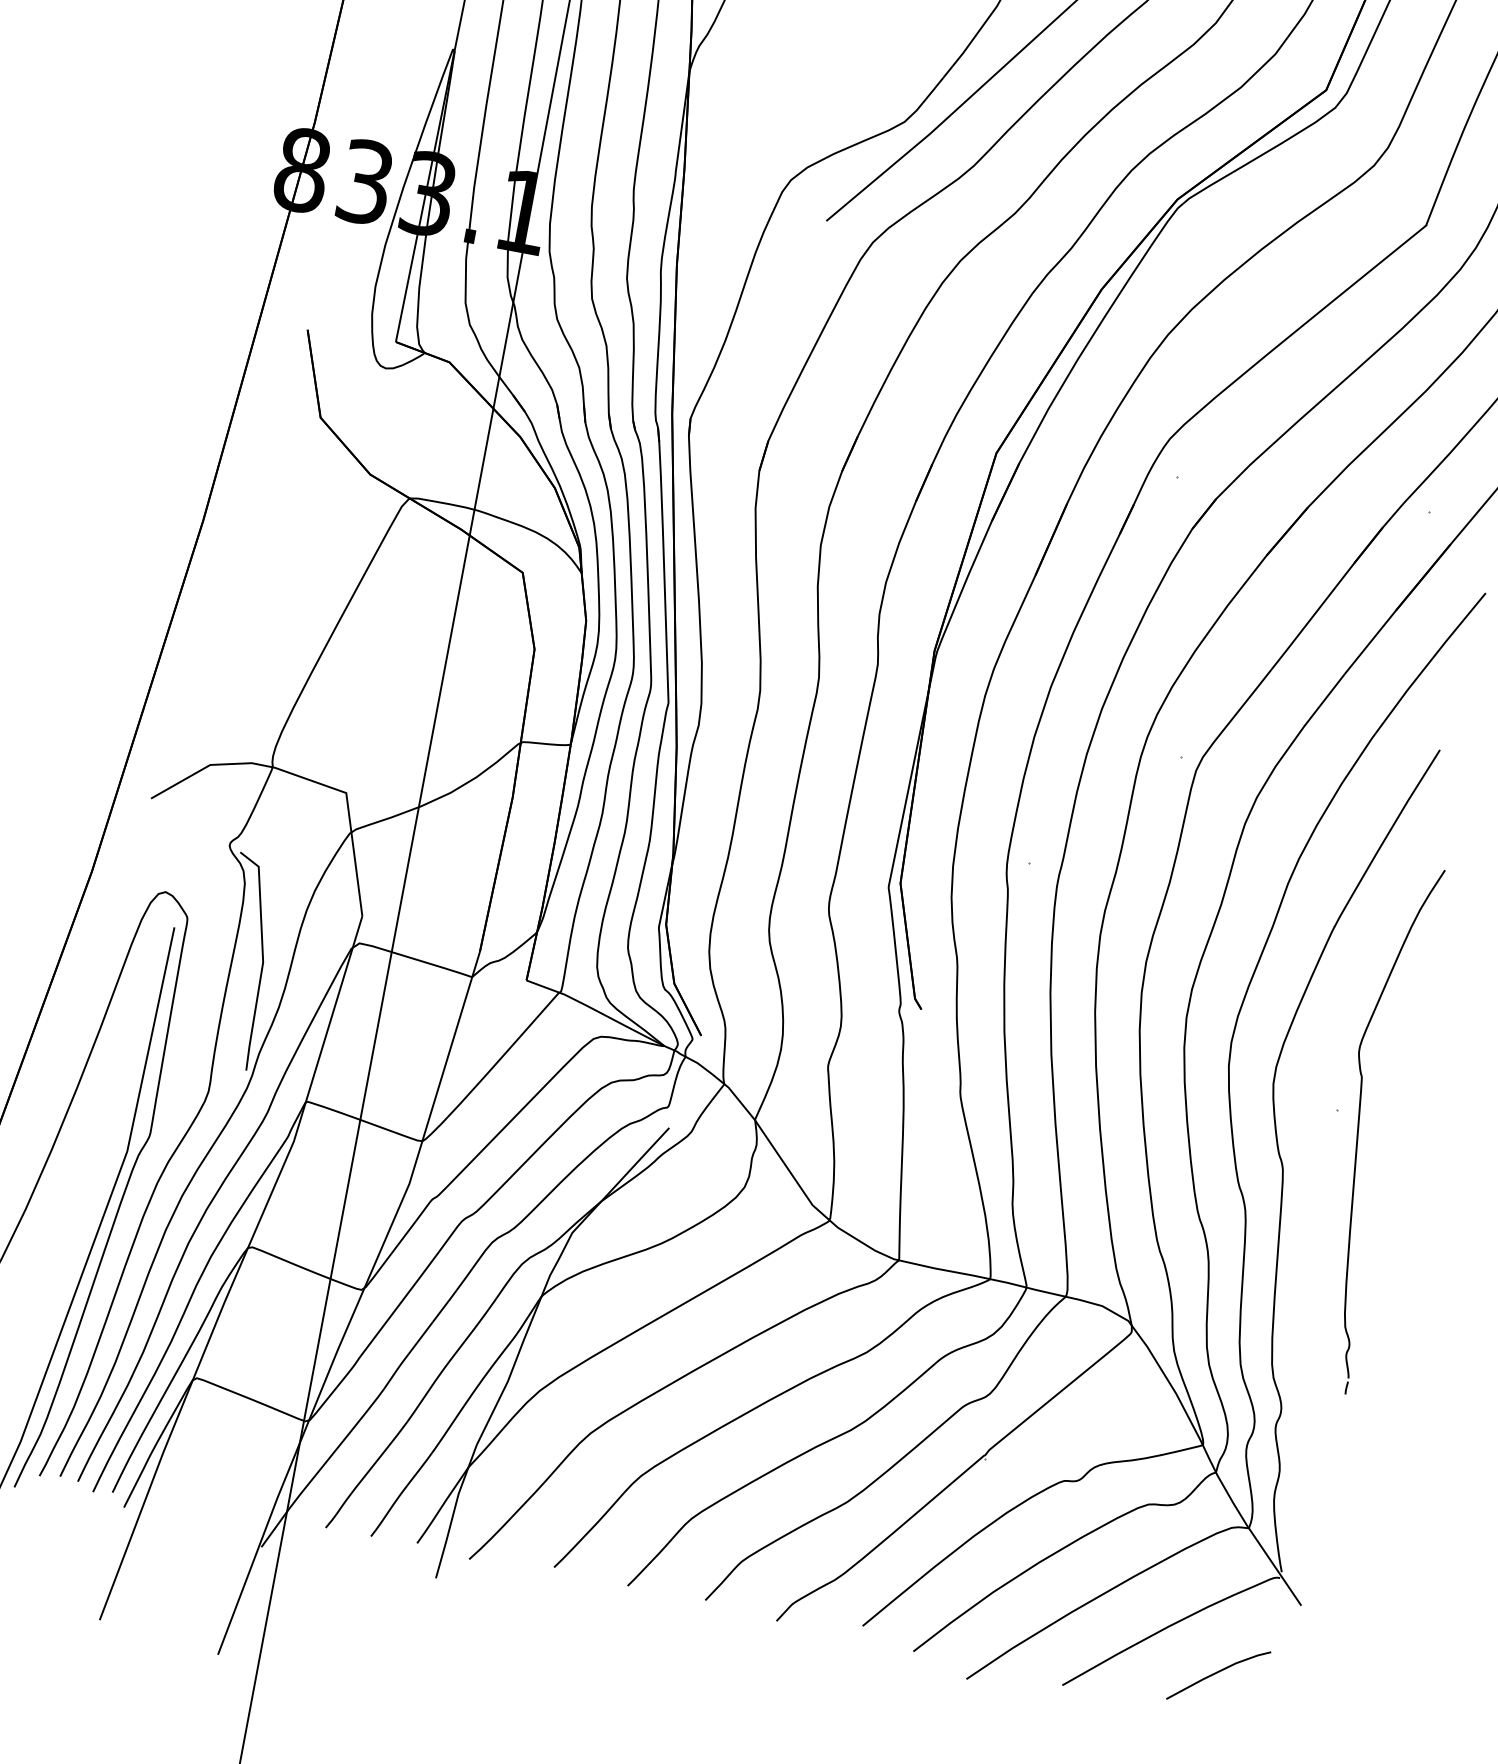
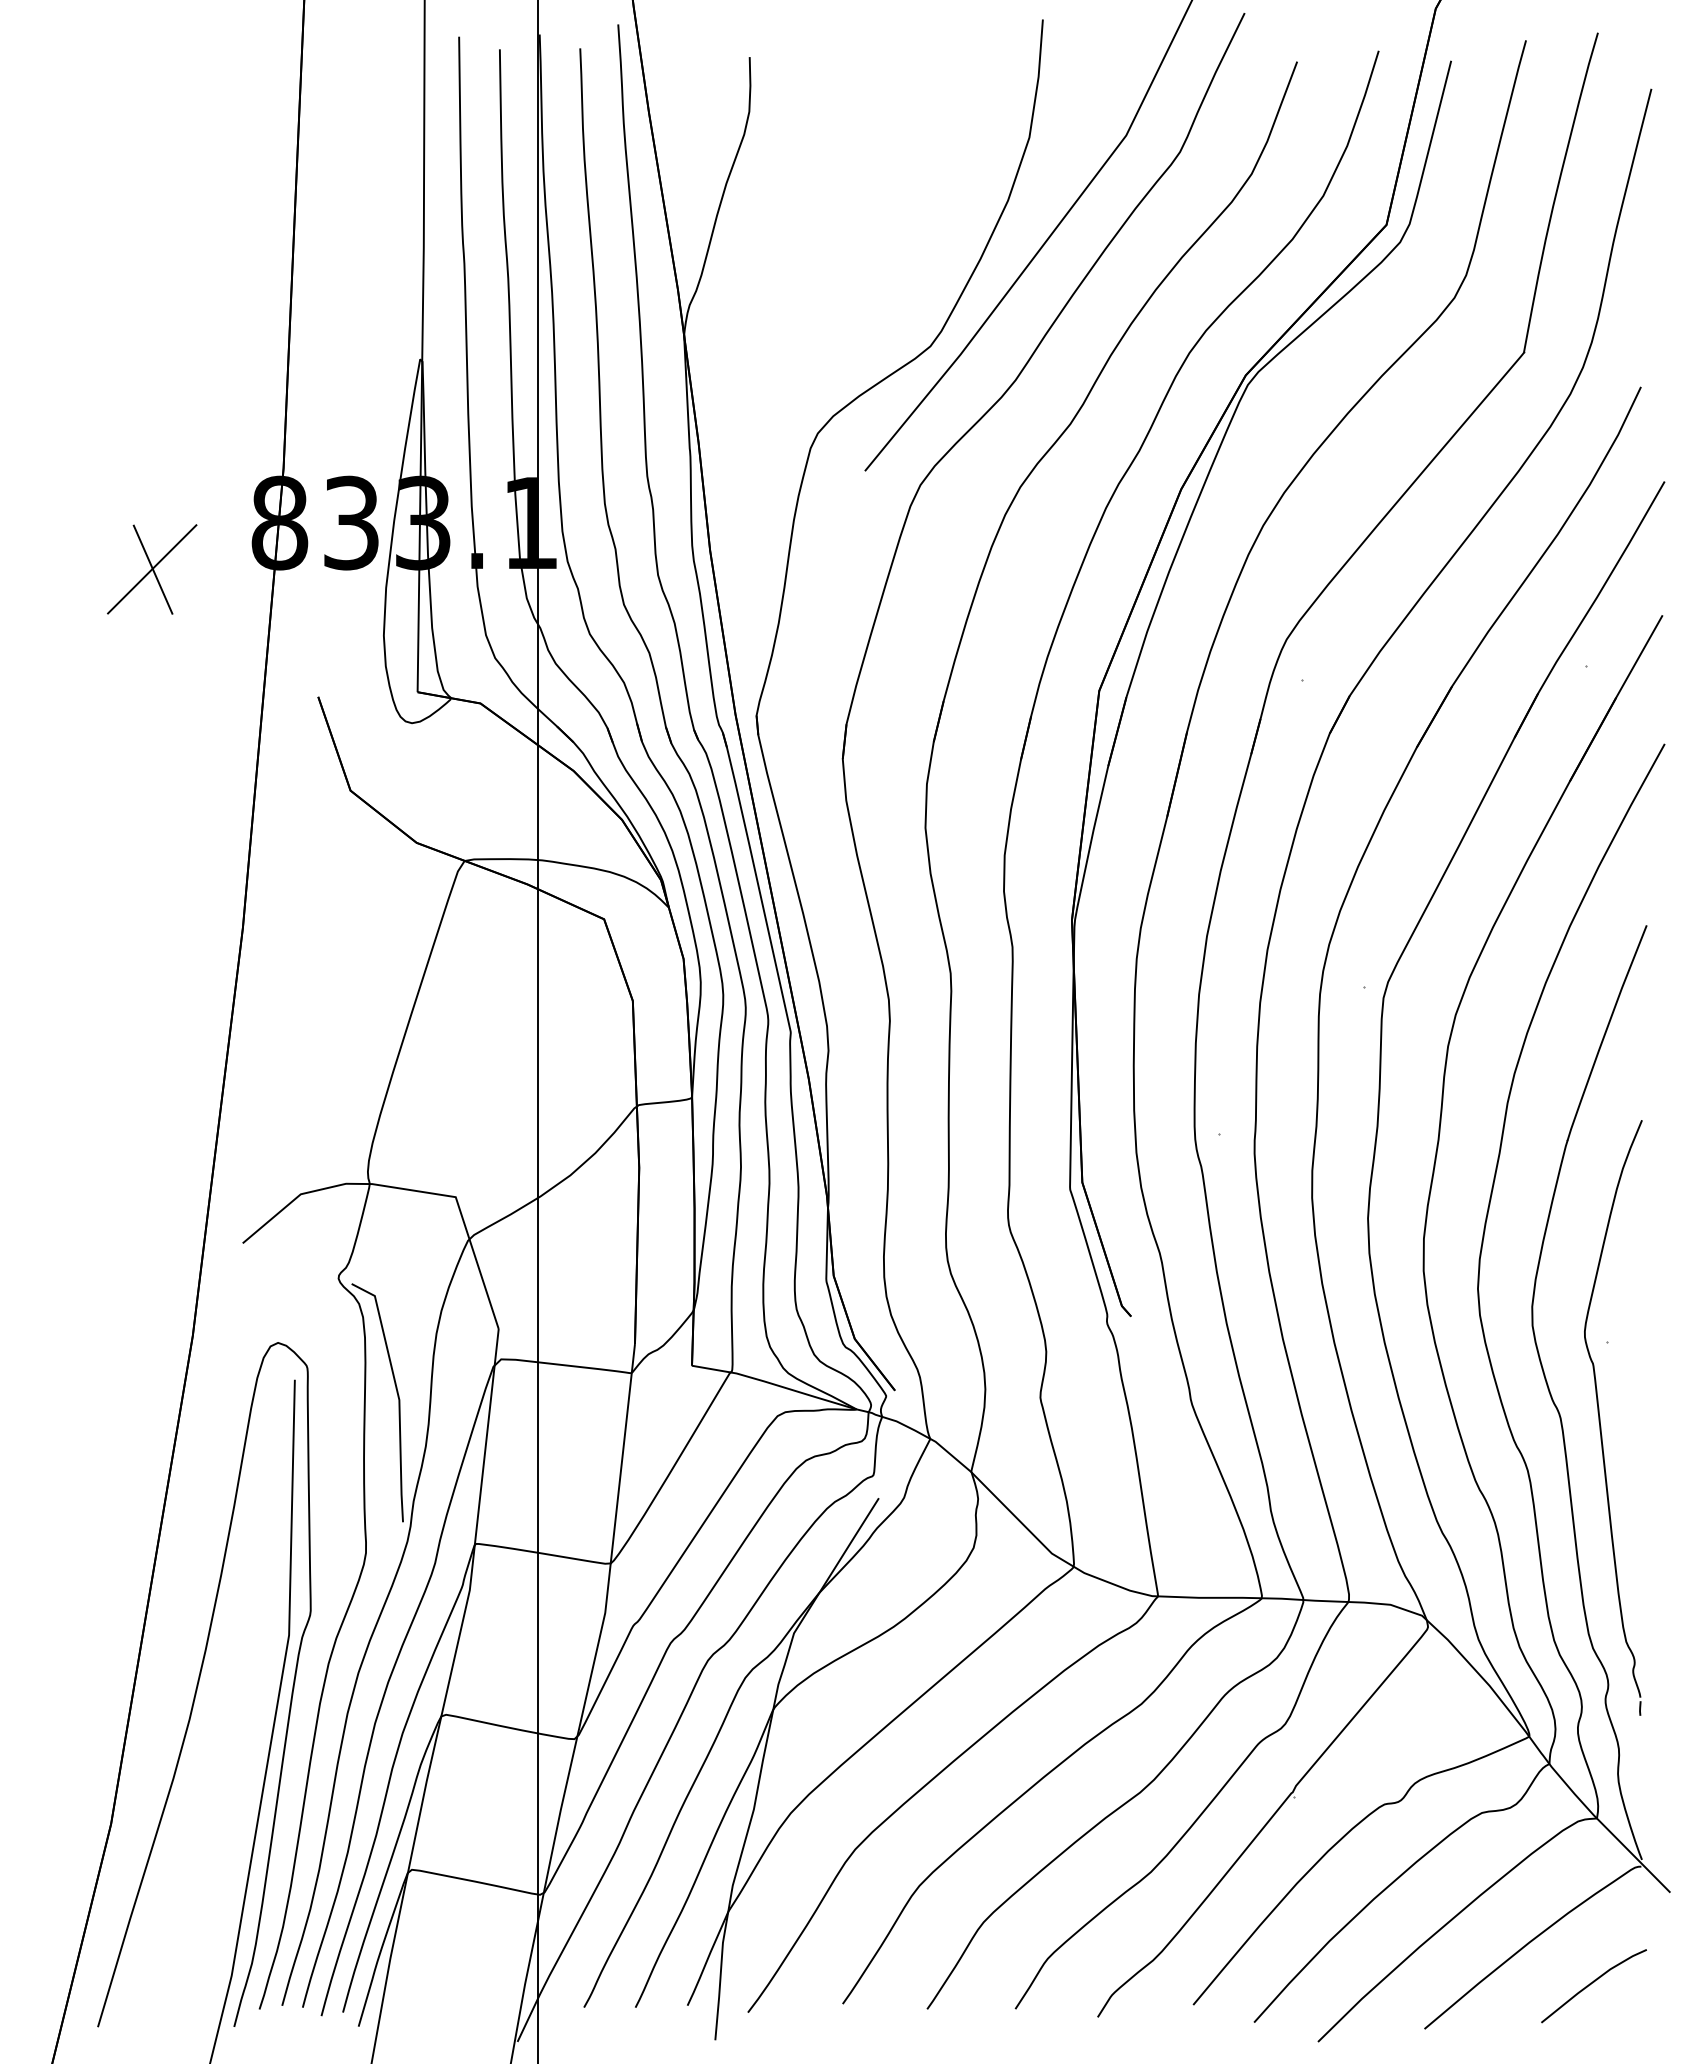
part: (182, 190) -> (152, 569), added
part: (1359, 1125) -> (1600, 1417), moved

